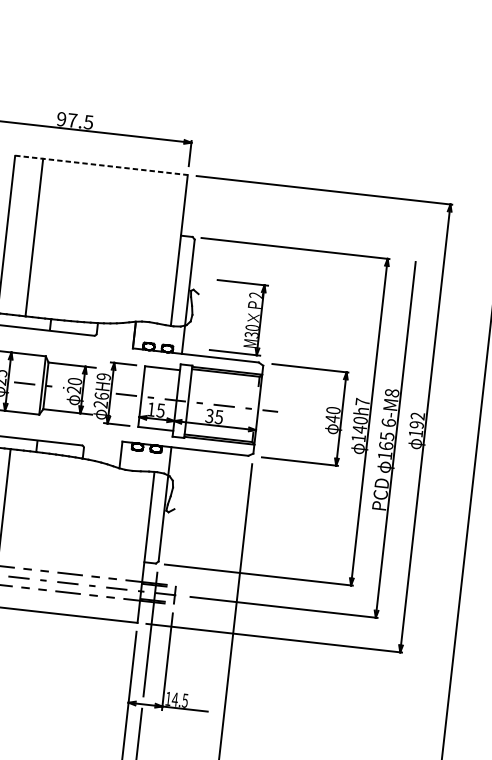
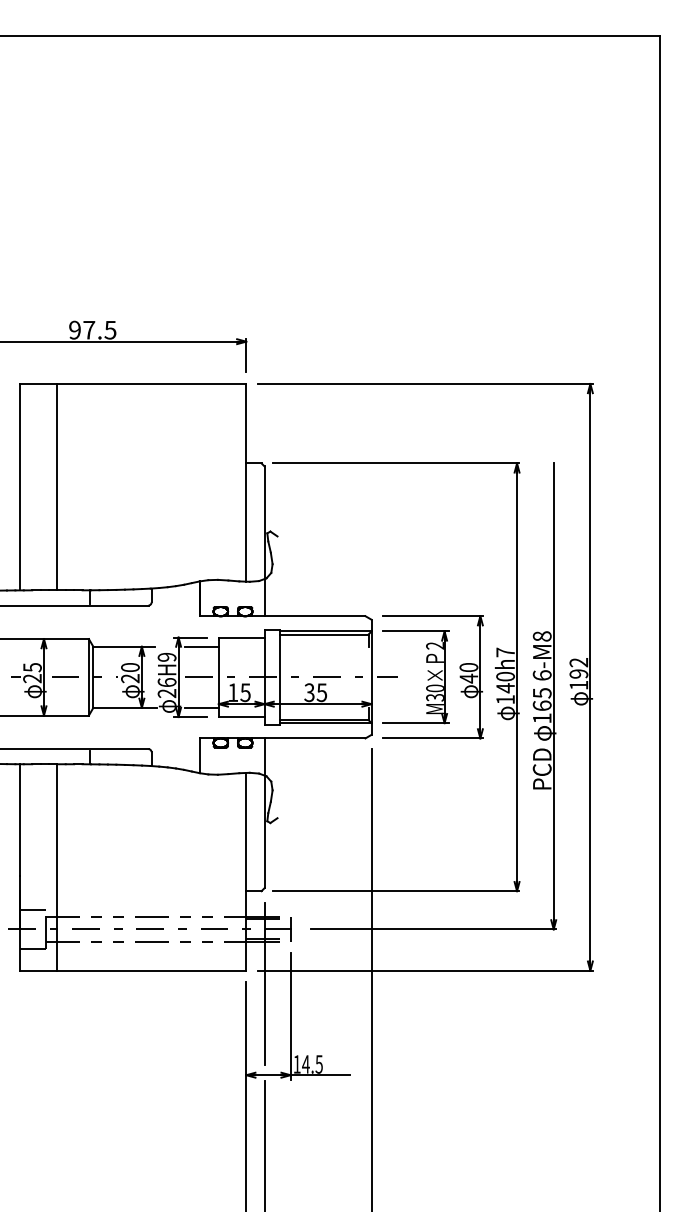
line: (101, 165) -> (133, 384), dashed -> solid
part: (247, 320) -> (427, 679), moved
line: (131, 371) -> (201, 646), added
line: (125, 418) -> (201, 707), added

